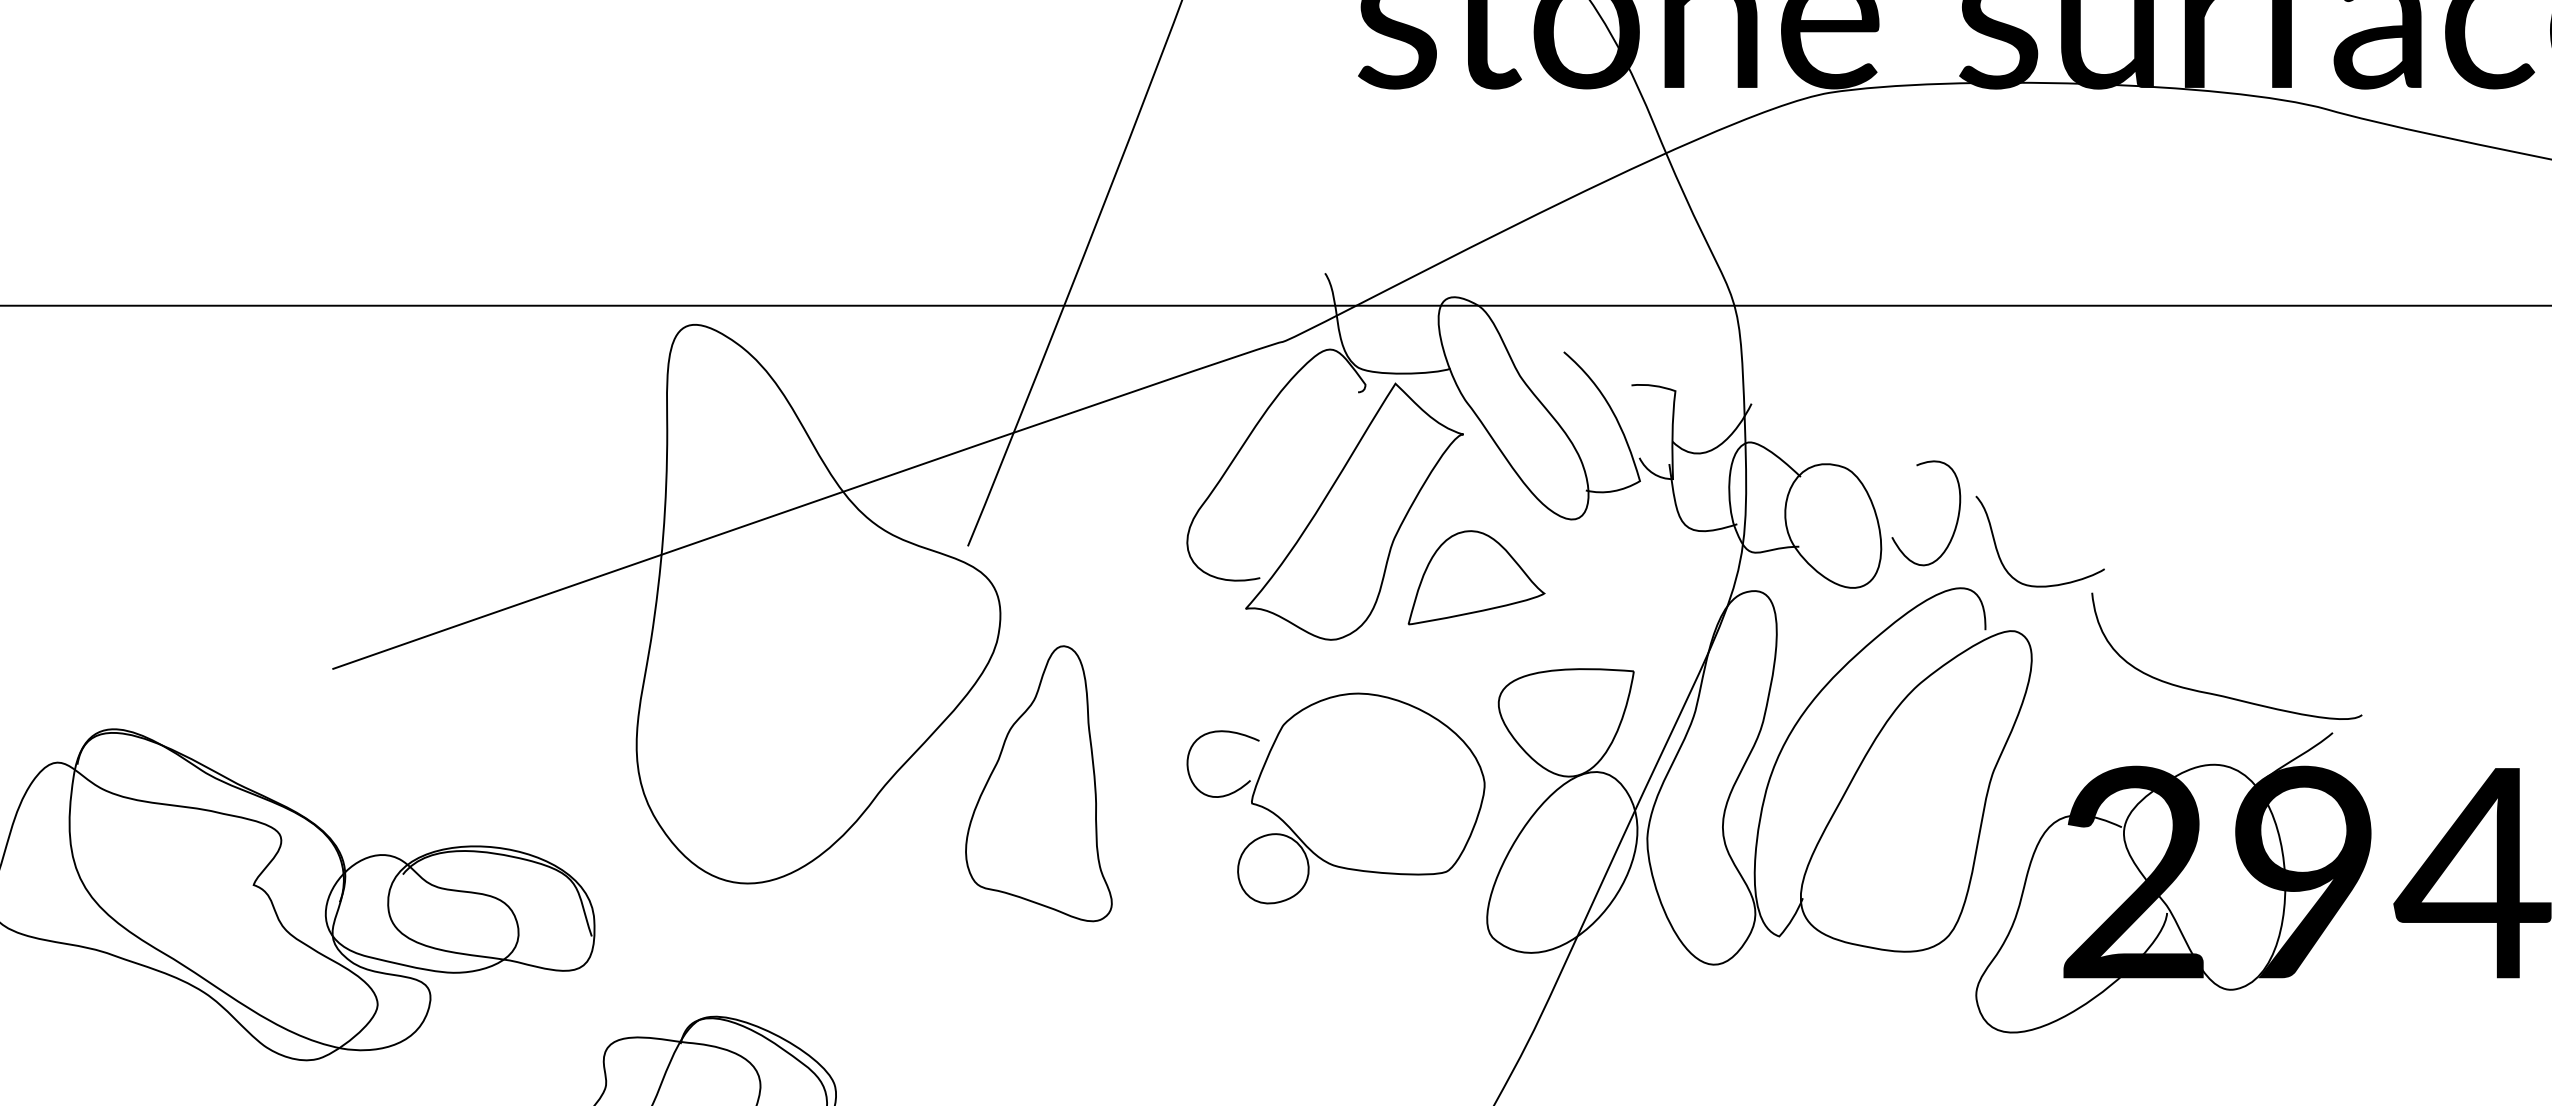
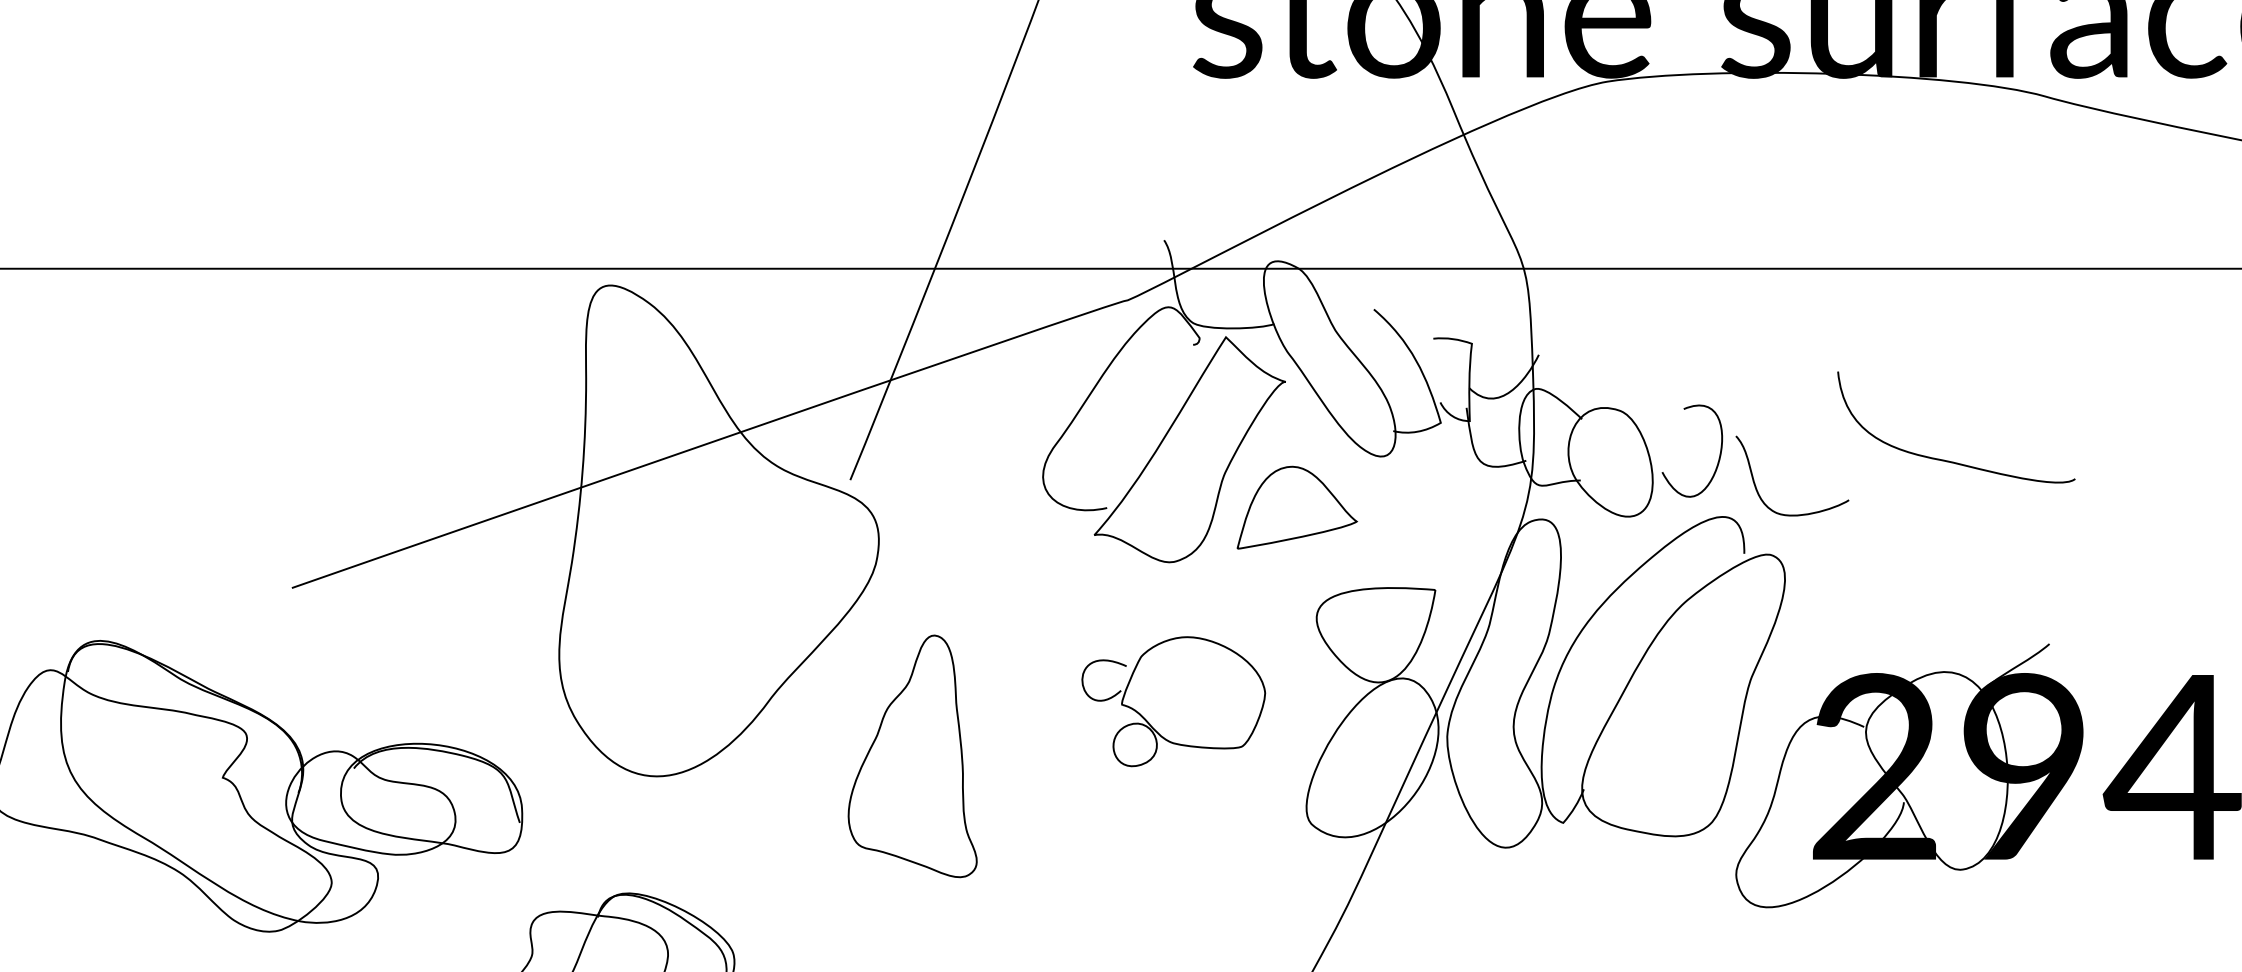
curve: (2220, 694) -> (1950, 460), moved
part: (1038, 783) -> (912, 756), moved
part: (1335, 798) -> (1173, 701), size x0.7

